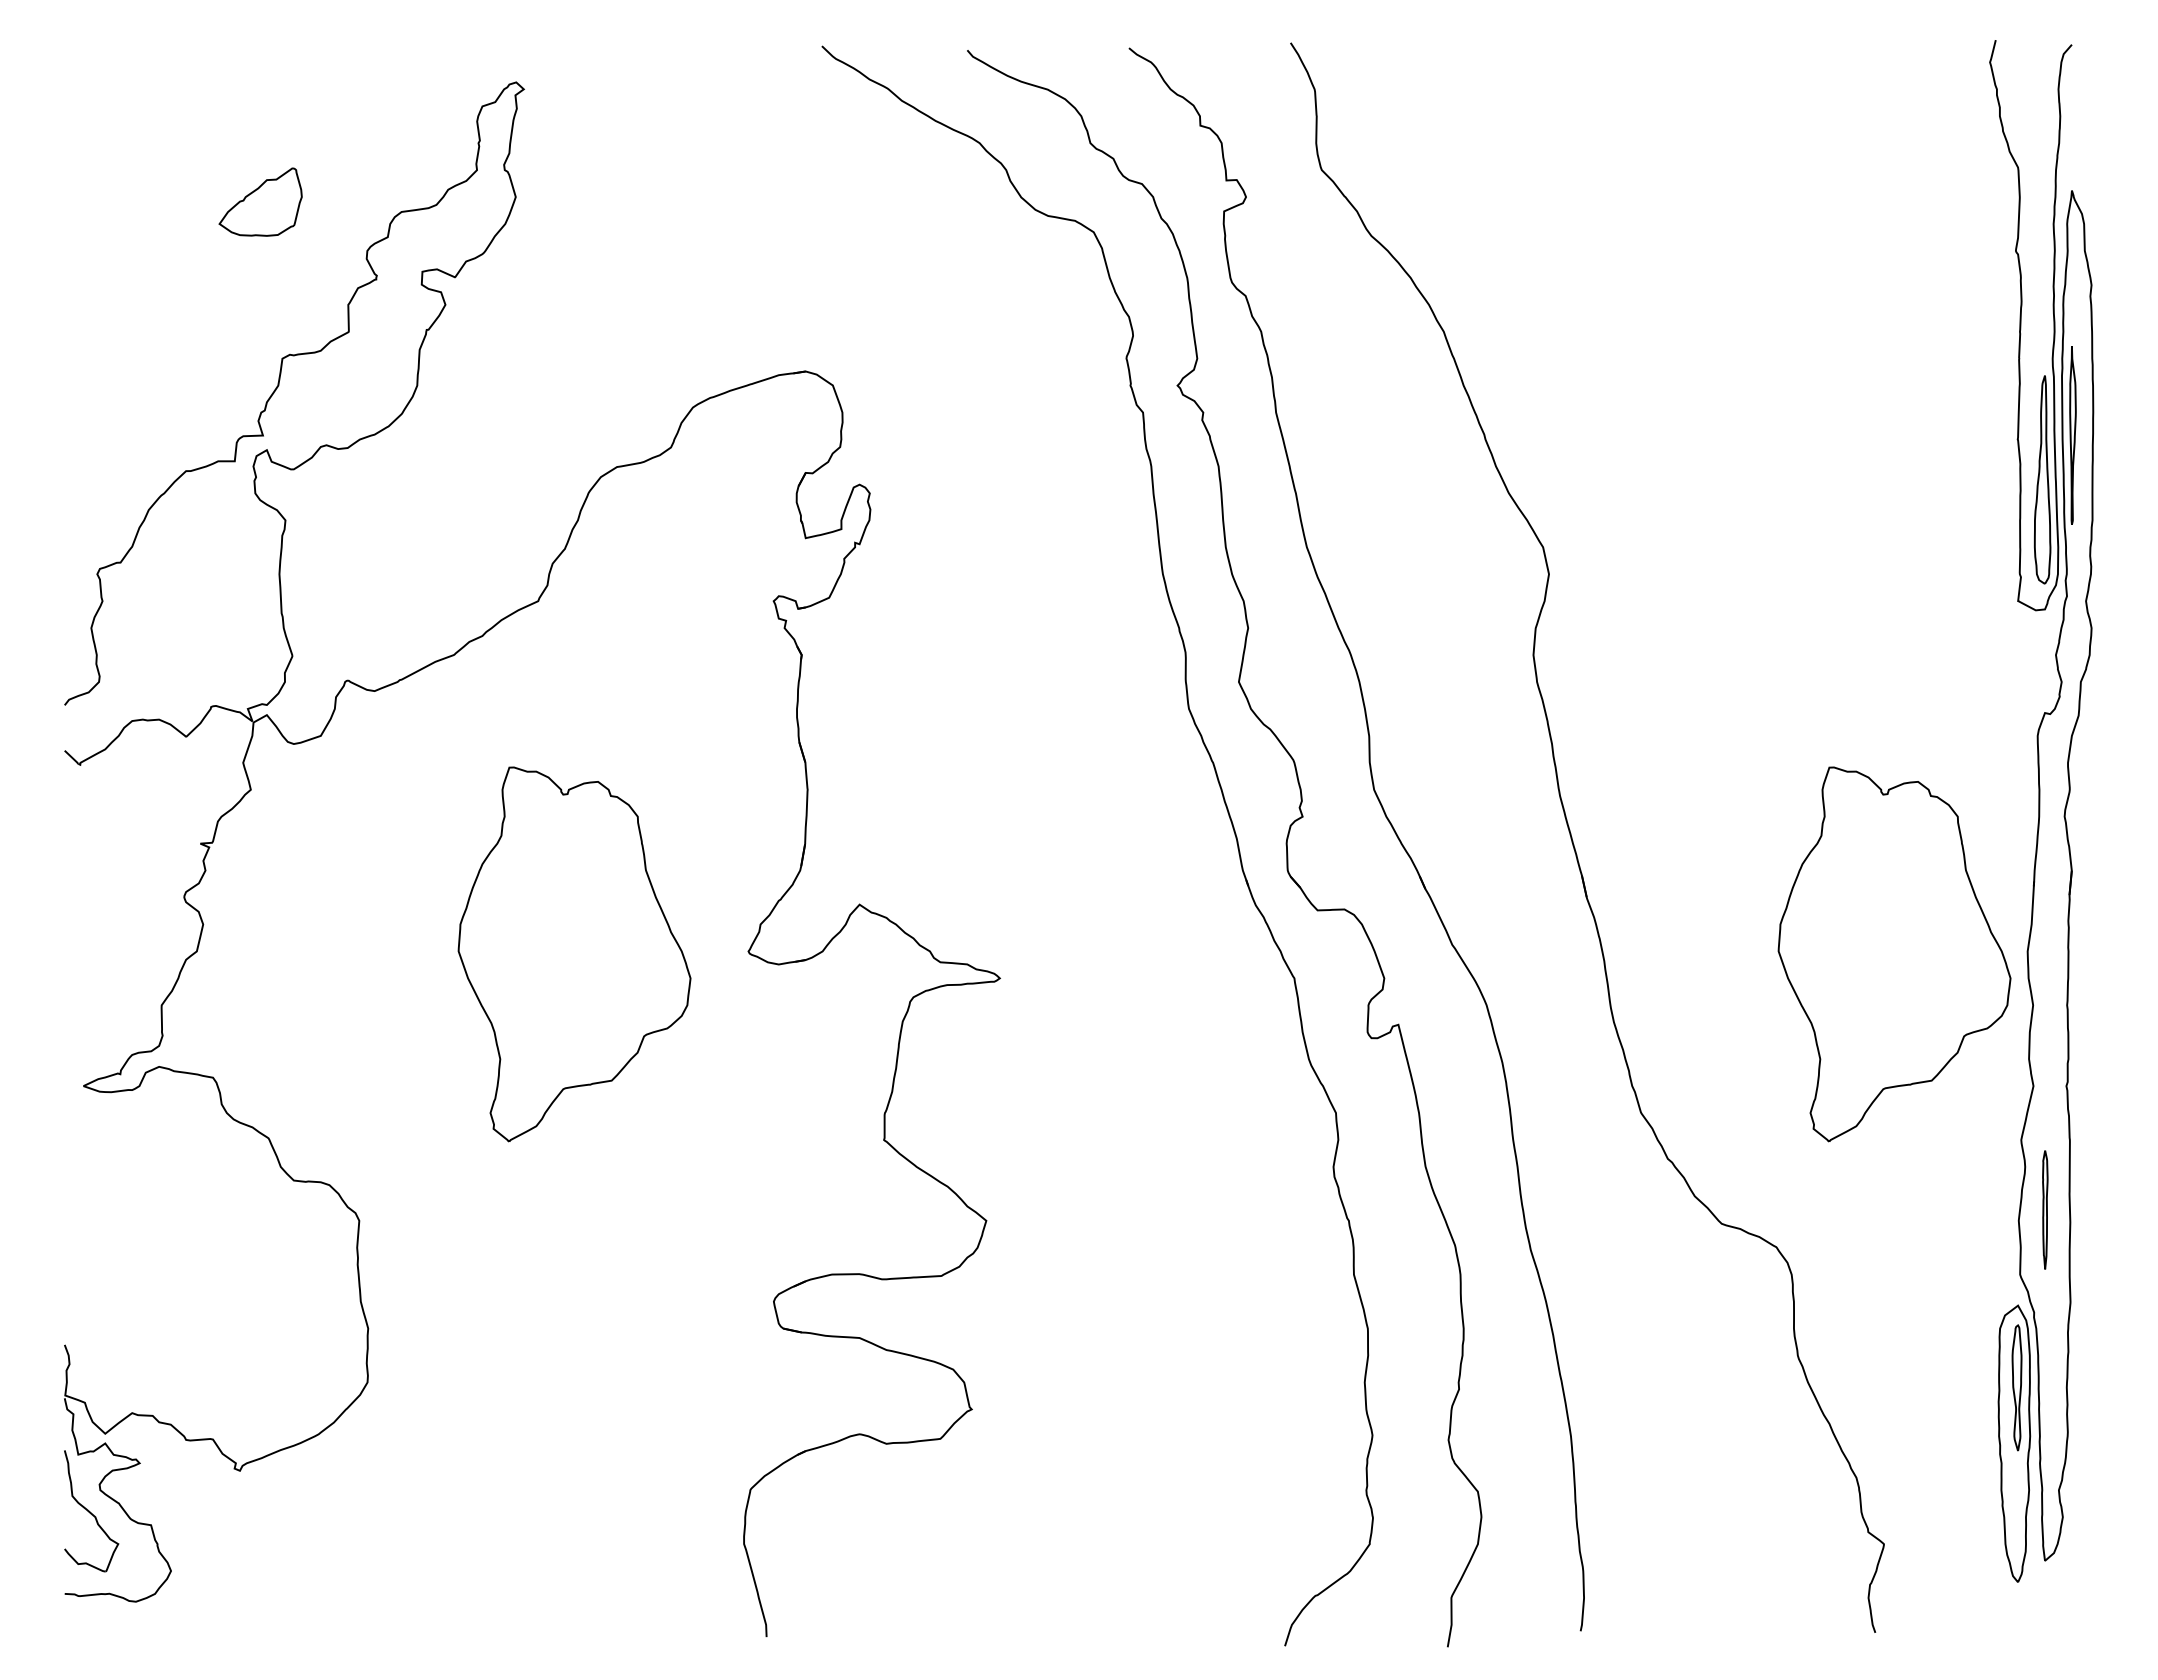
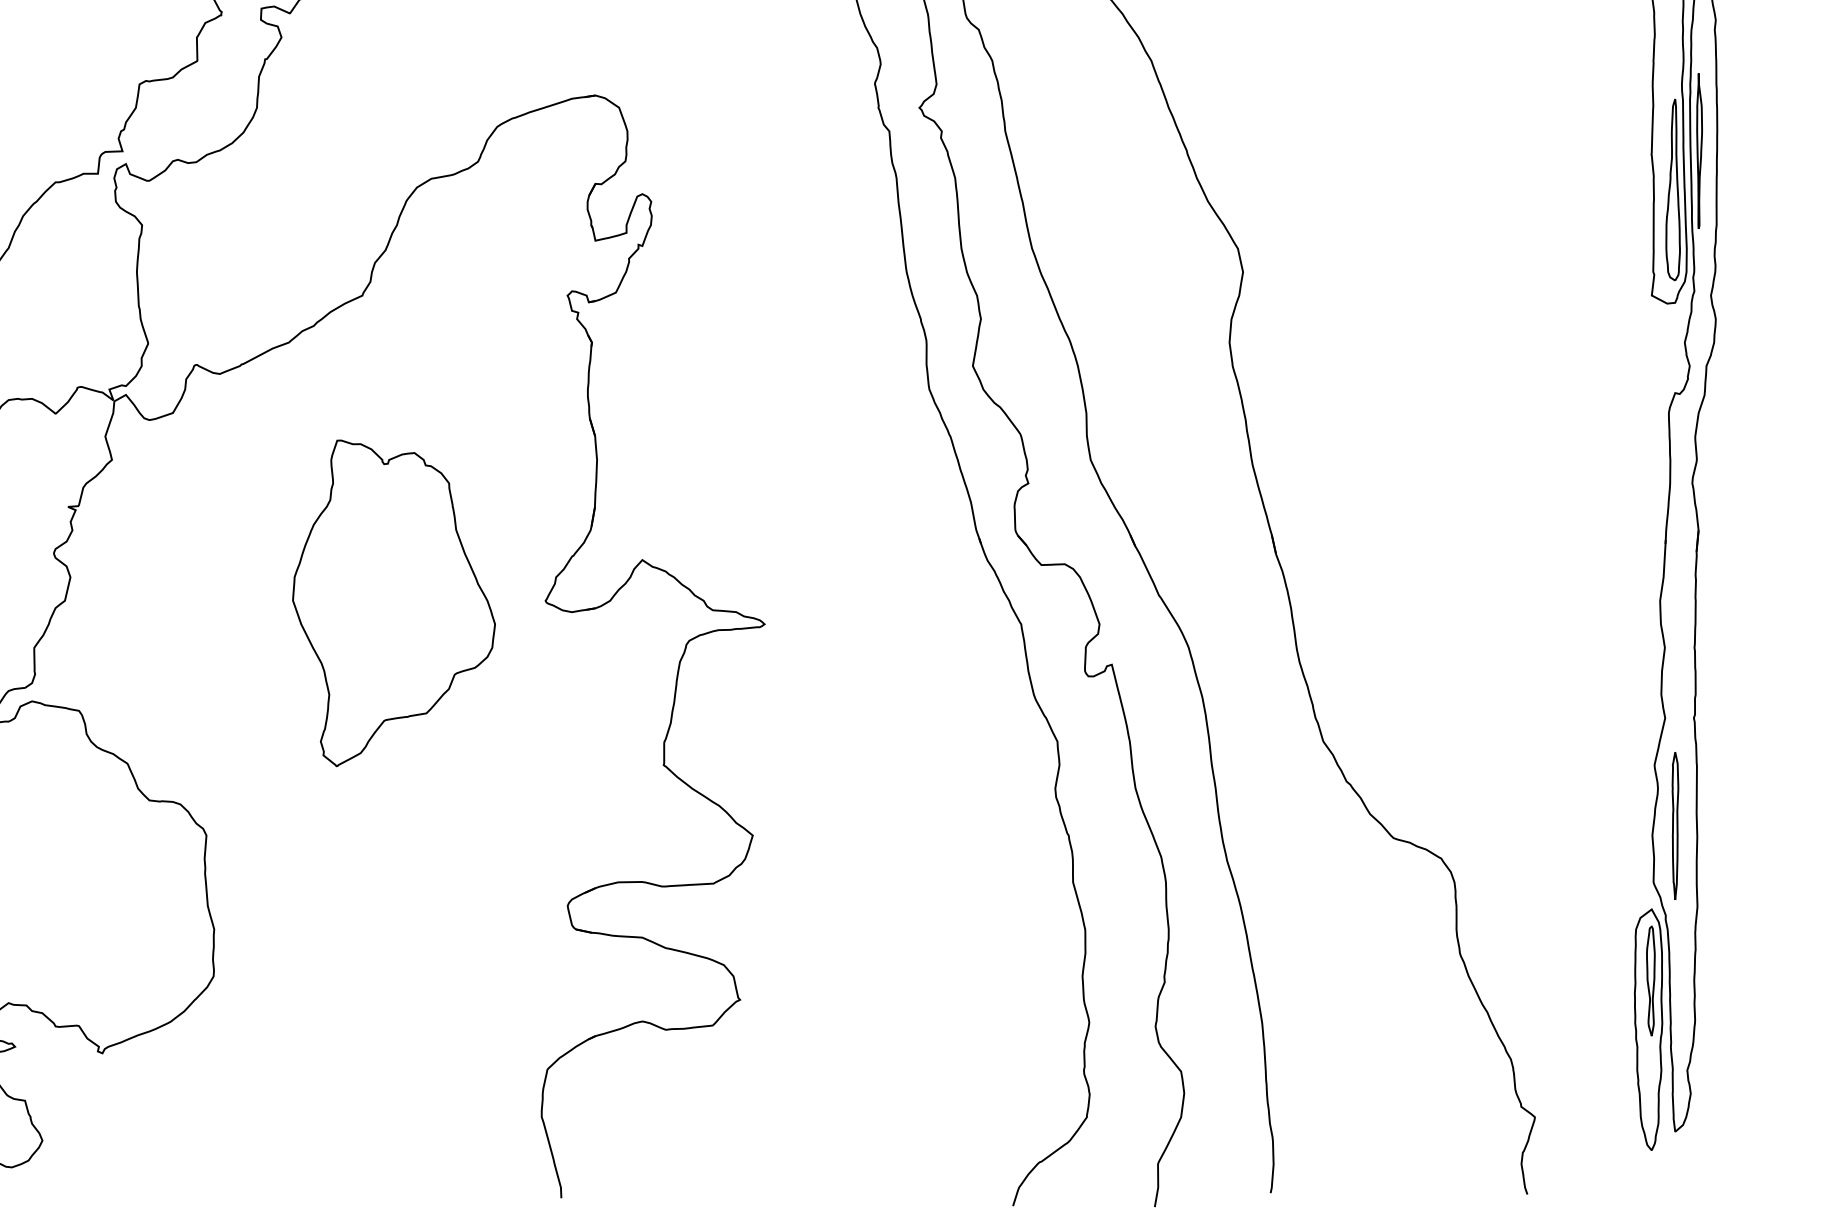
part: (1894, 954) -> (1544, 603), removed
part: (2045, 1209) -> (1675, 825), size x1.43

